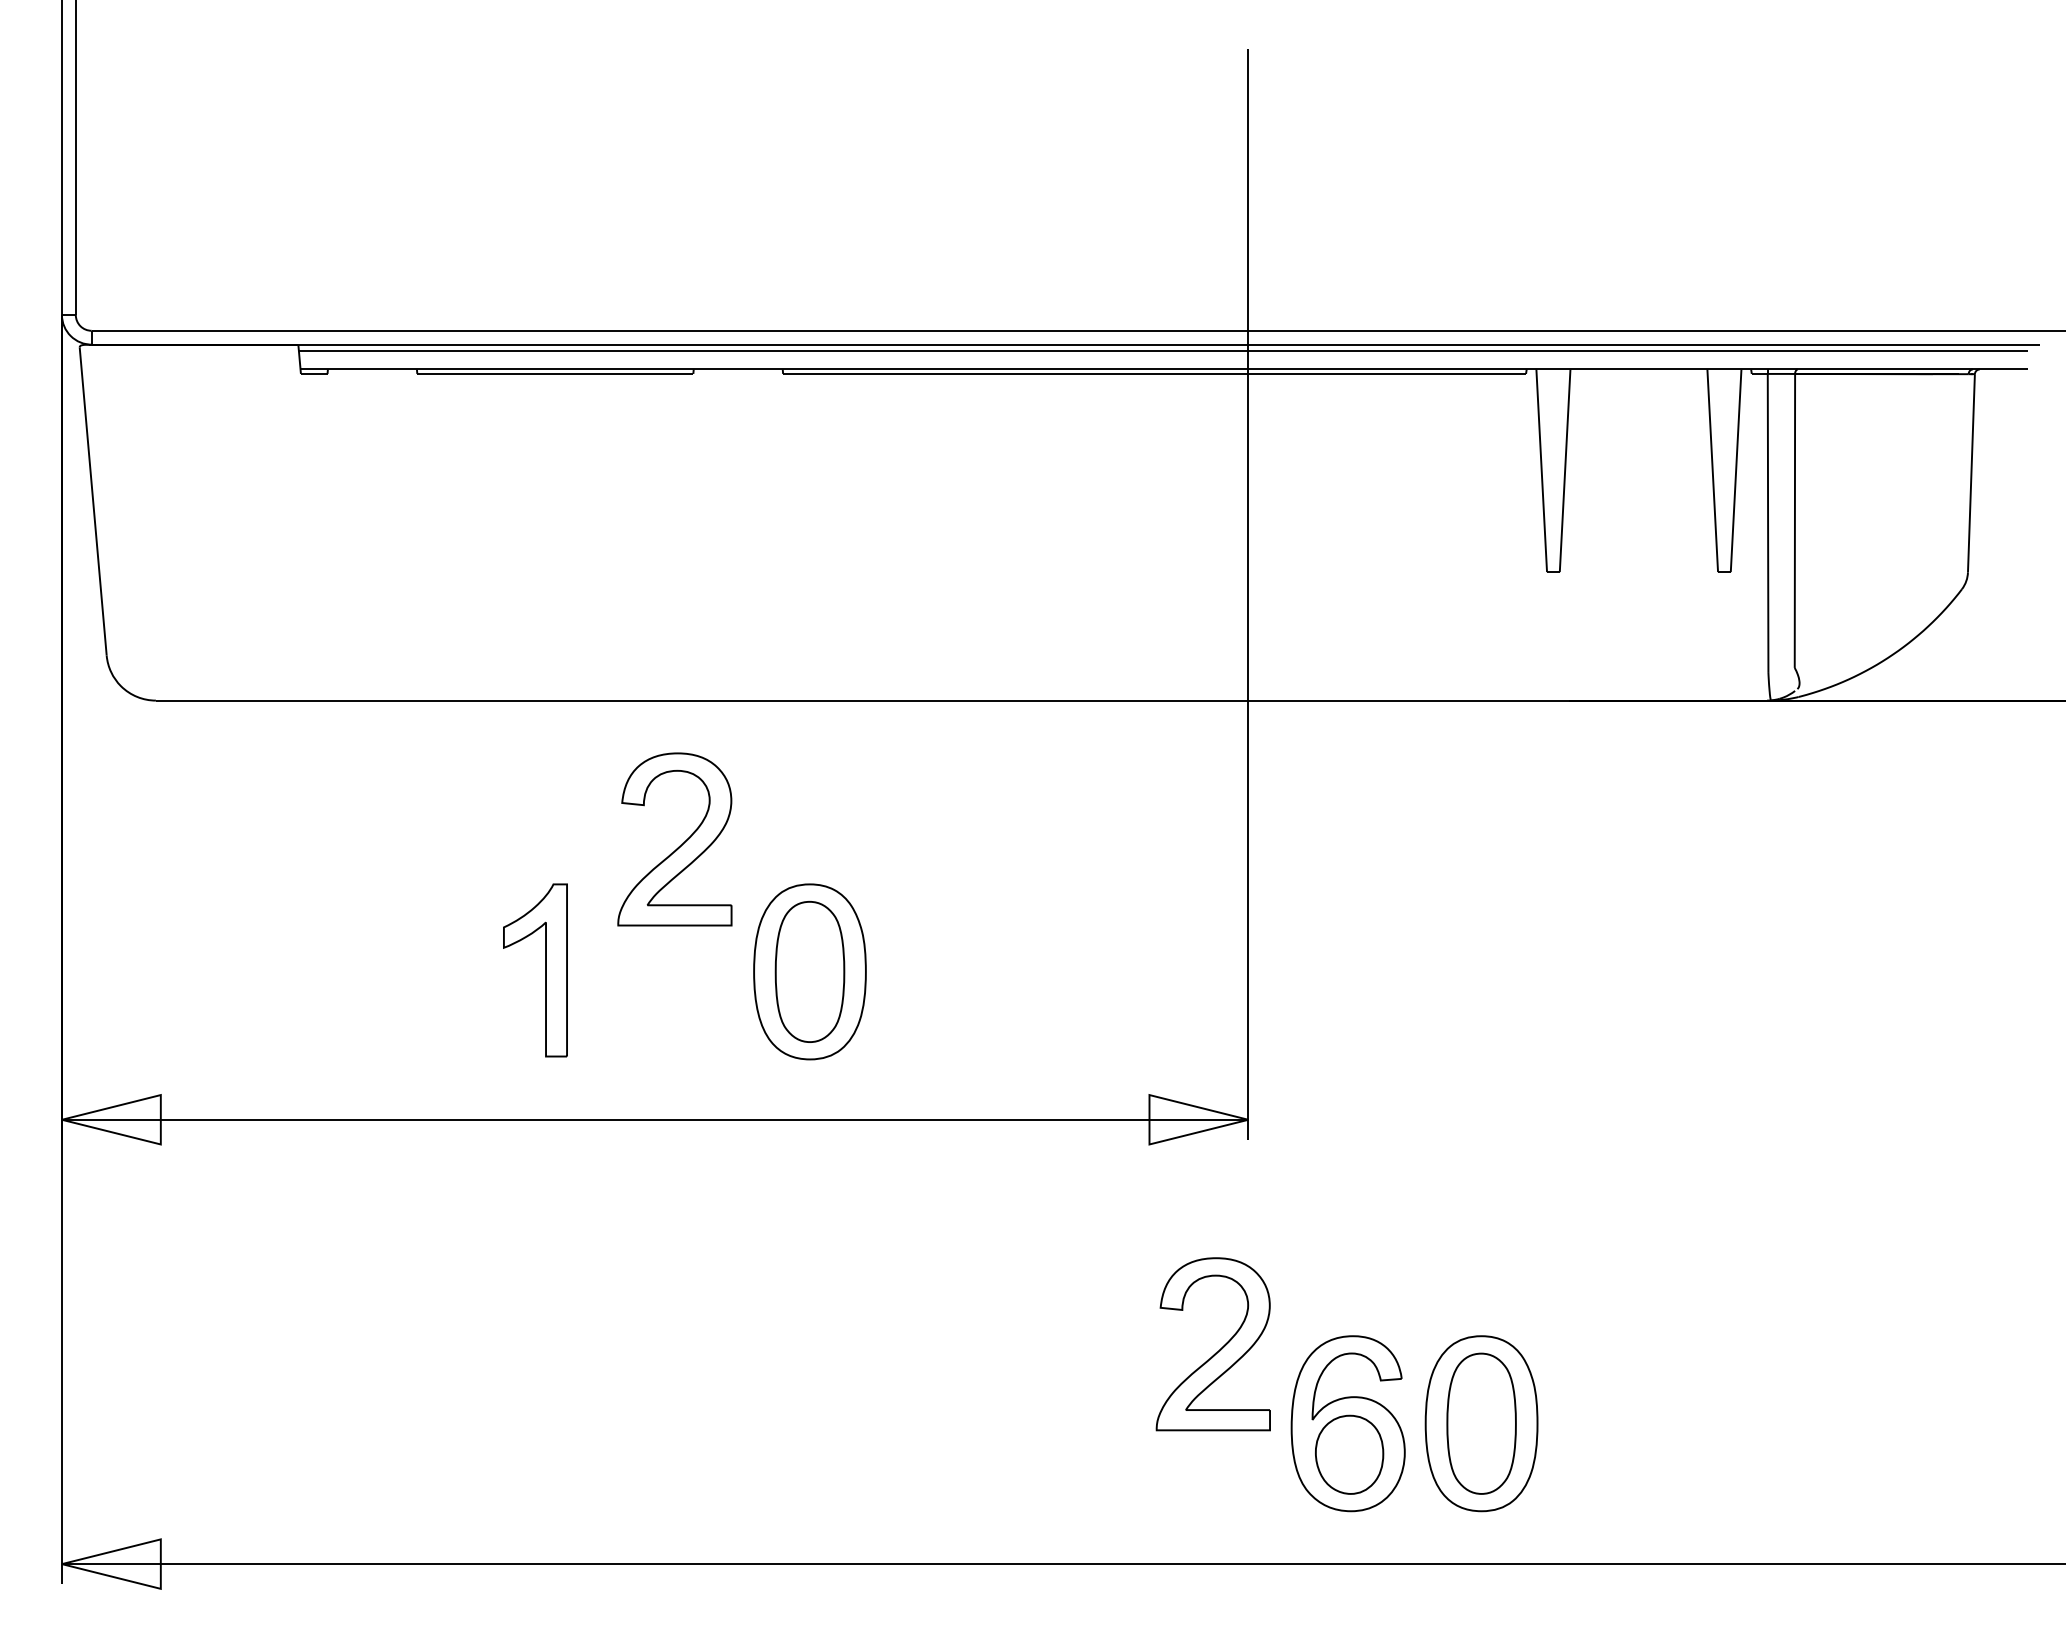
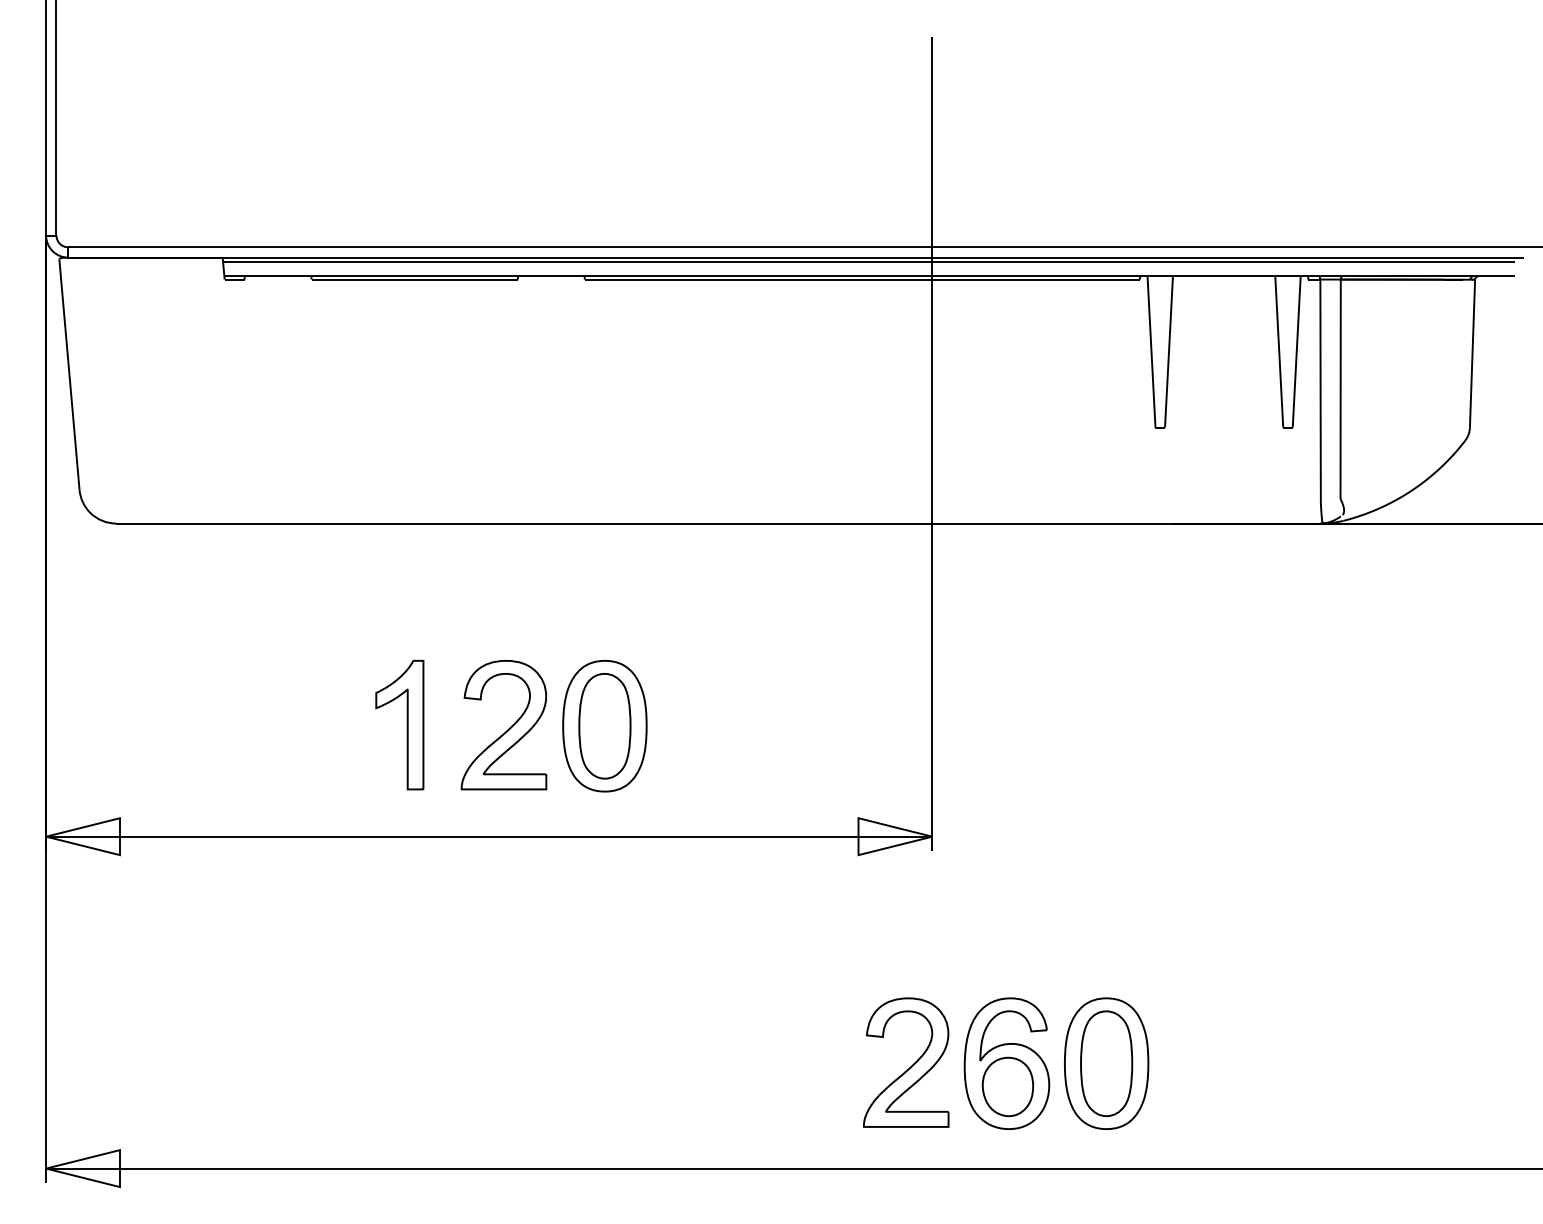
part: (679, 845) -> (507, 729), moved
part: (1218, 1350) -> (910, 1067), moved

